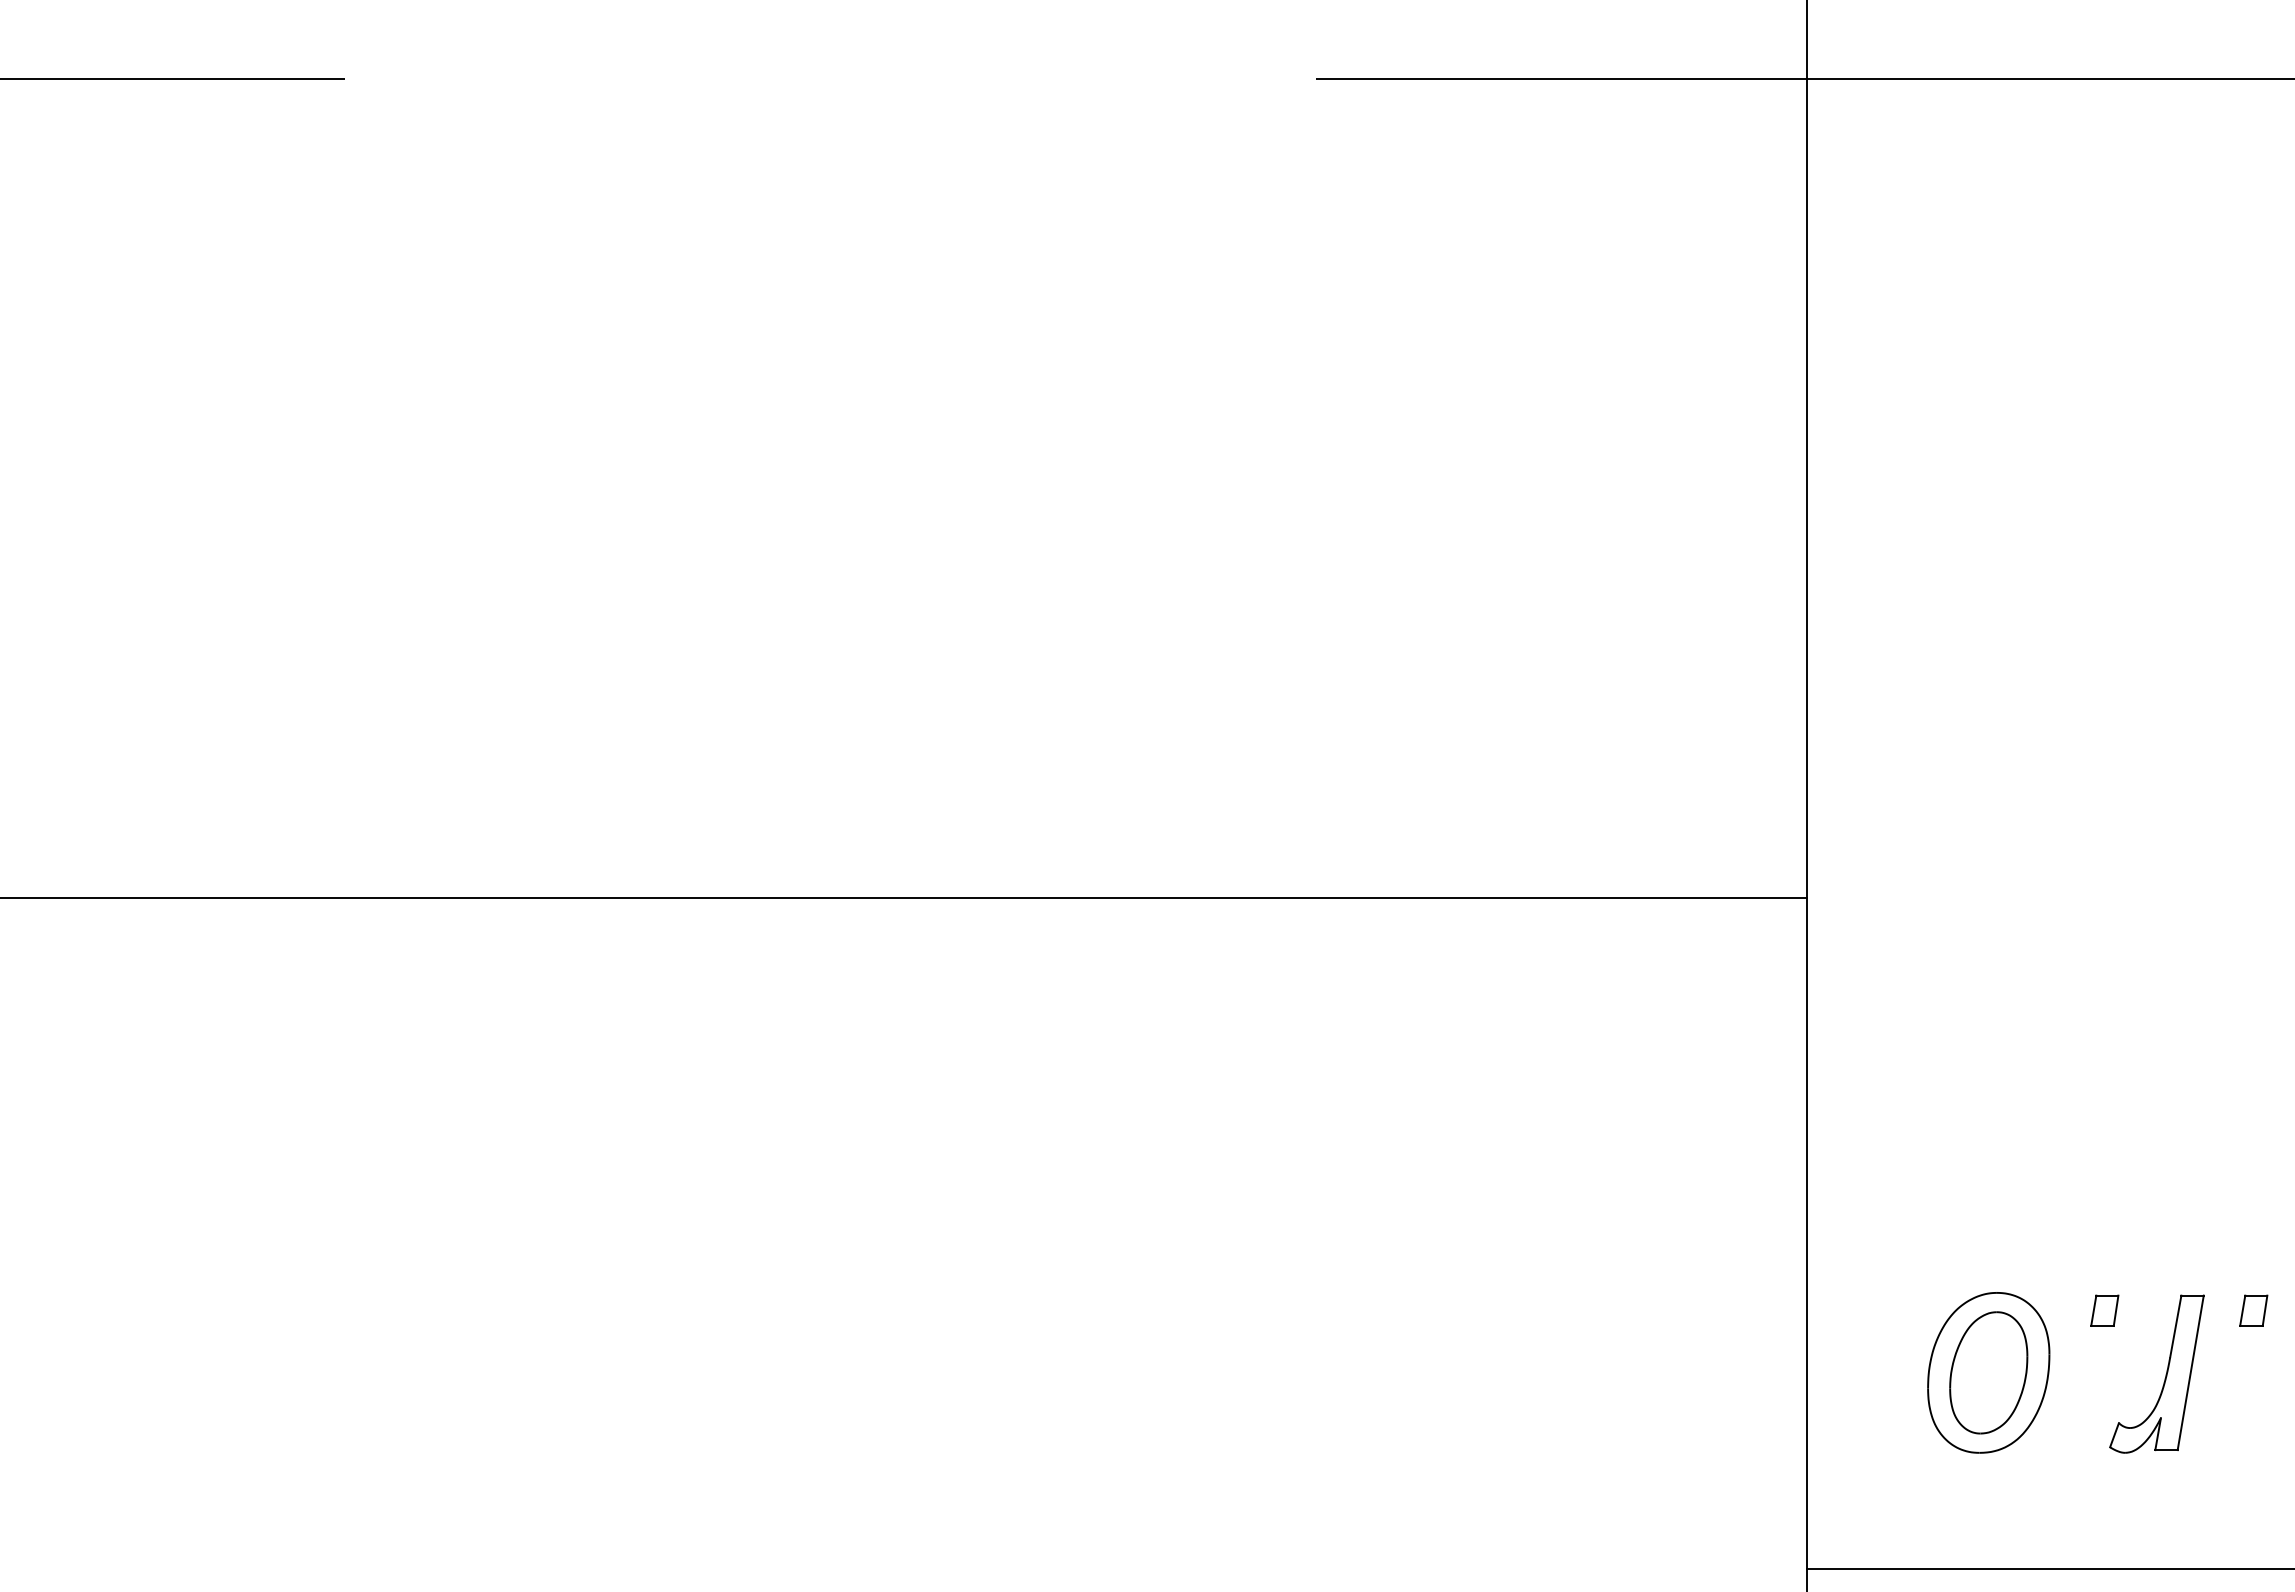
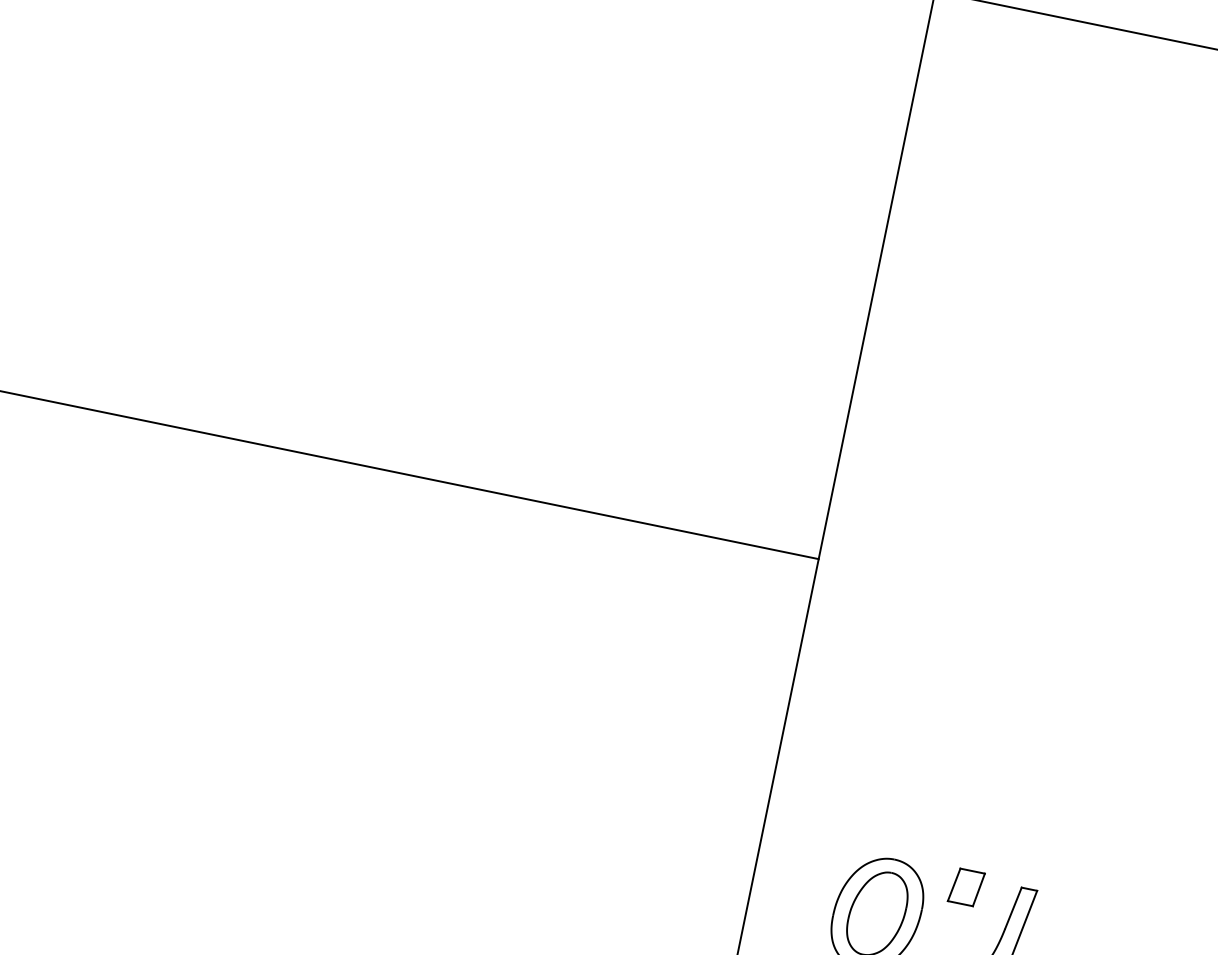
part: (2104, 1310) -> (966, 887), size x1.6
part: (2253, 1310) -> (1069, 908), removed

